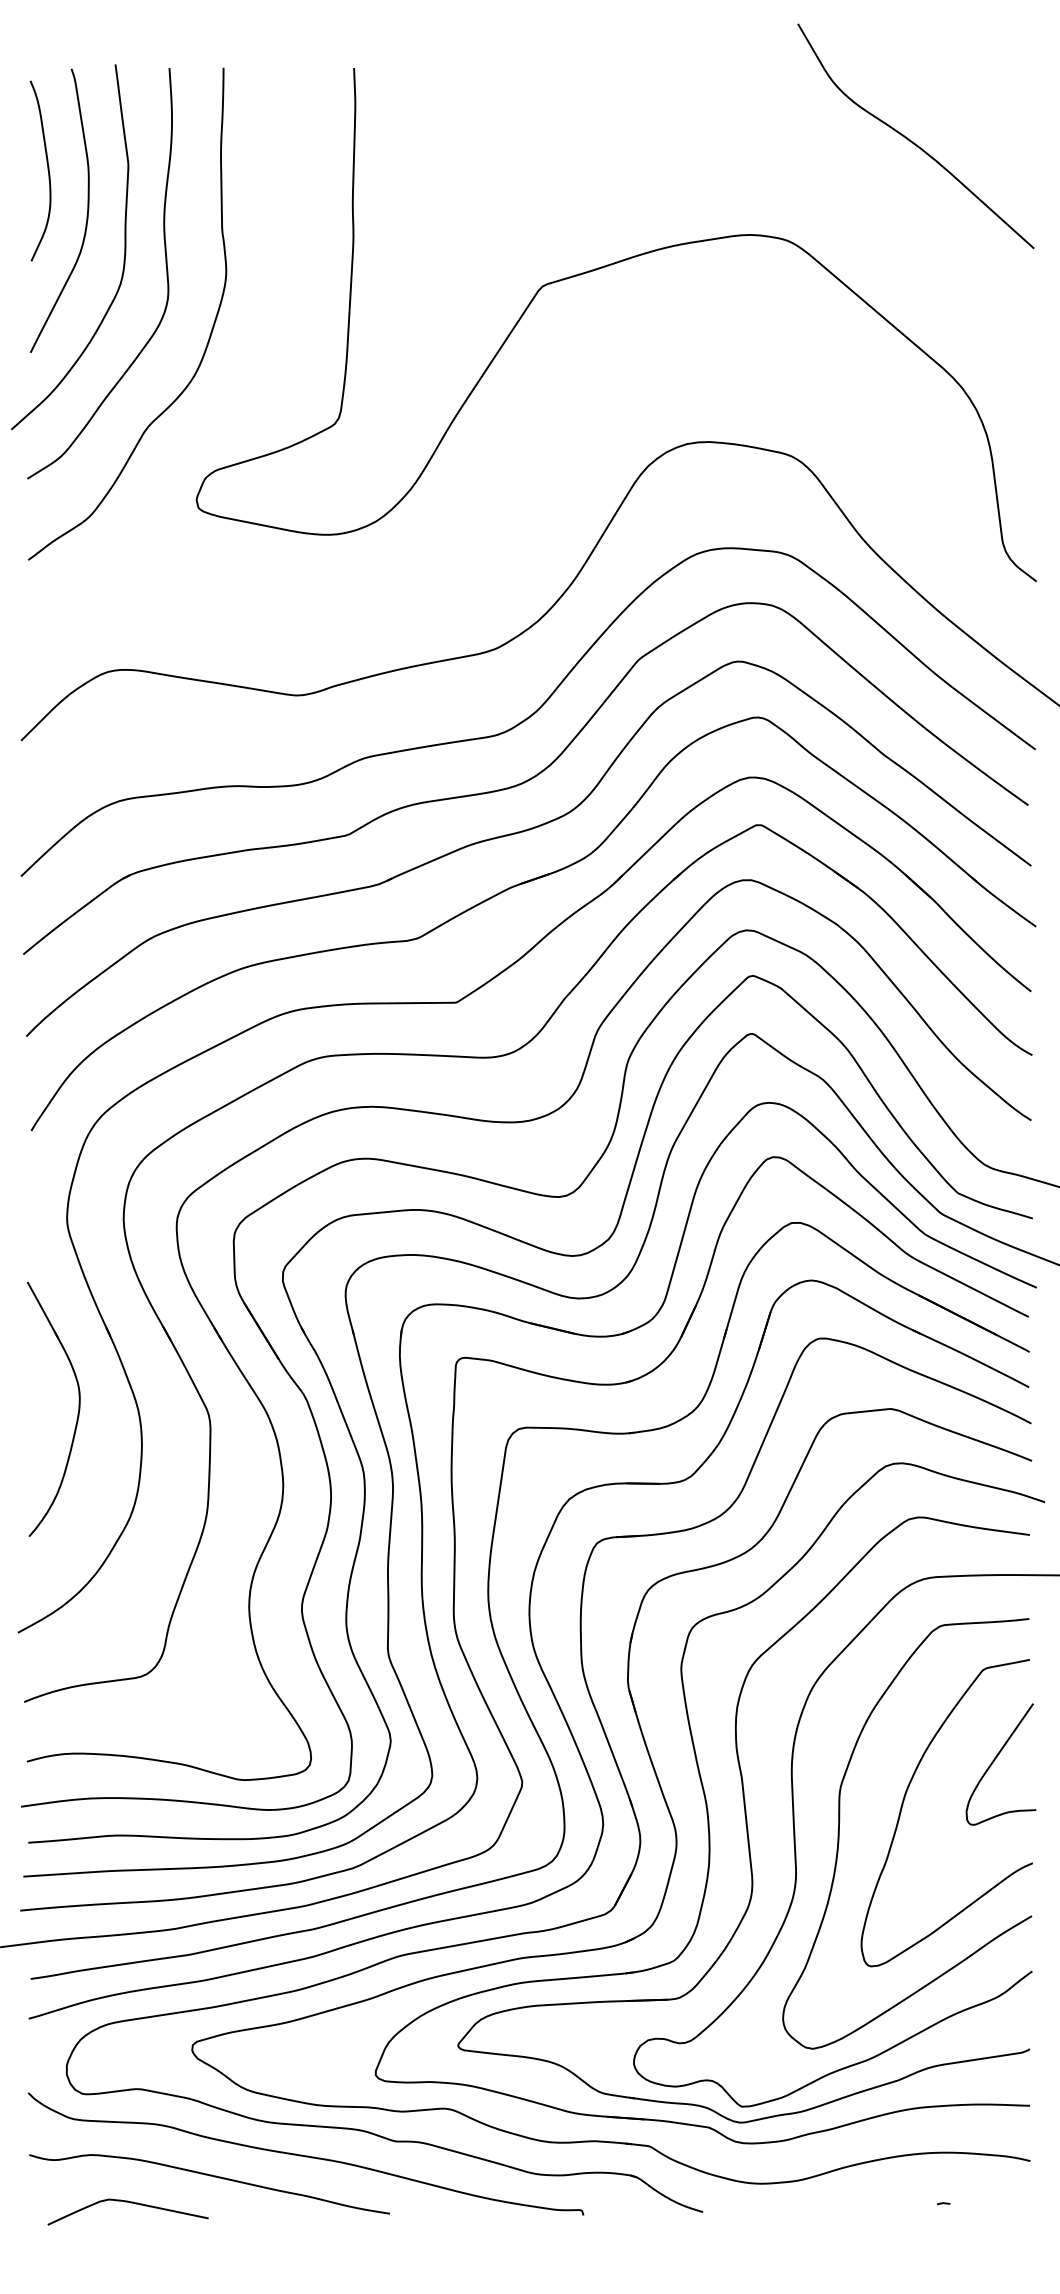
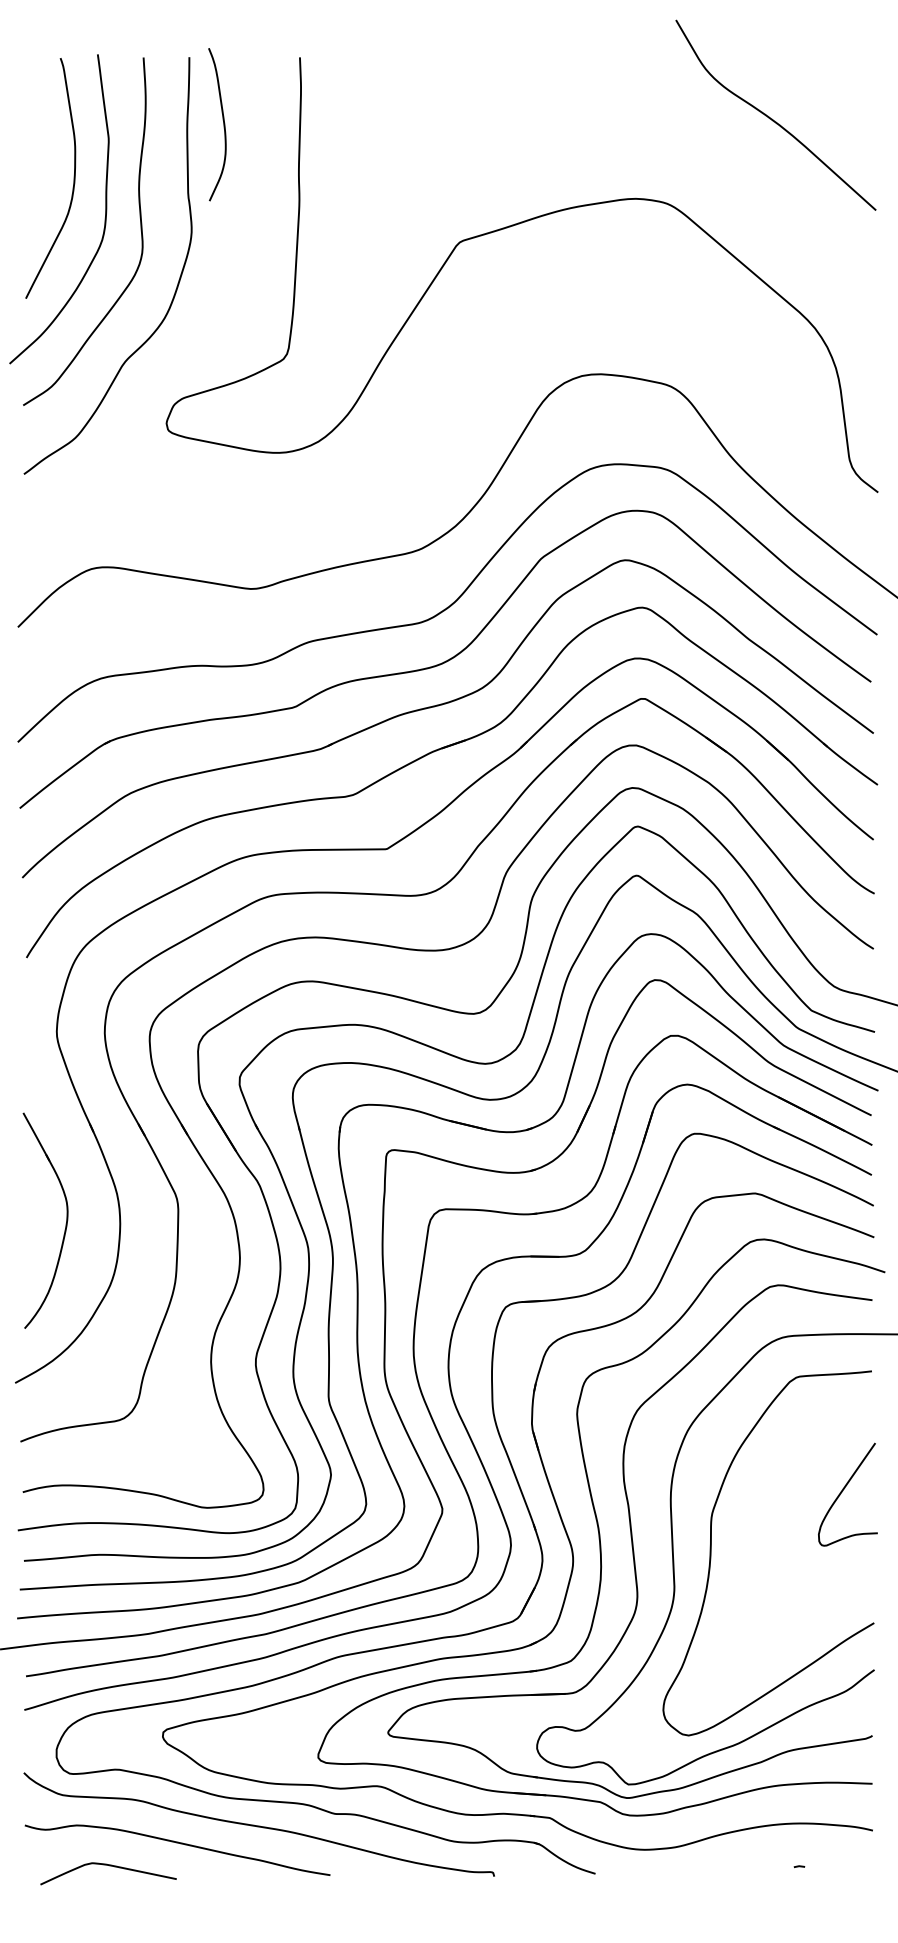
curve: (47, 170) -> (223, 124), moved
part: (77, 1412) -> (65, 1223), moved
curve: (905, 1797) -> (767, 1522), removed

